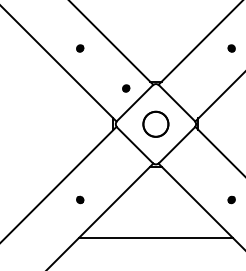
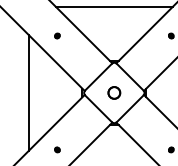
line: (155, 10) -> (114, 7), added
part: (126, 88) -> (92, 66), removed
line: (41, 123) -> (28, 92), added
circle: (155, 123) -> (114, 92), size x0.62

